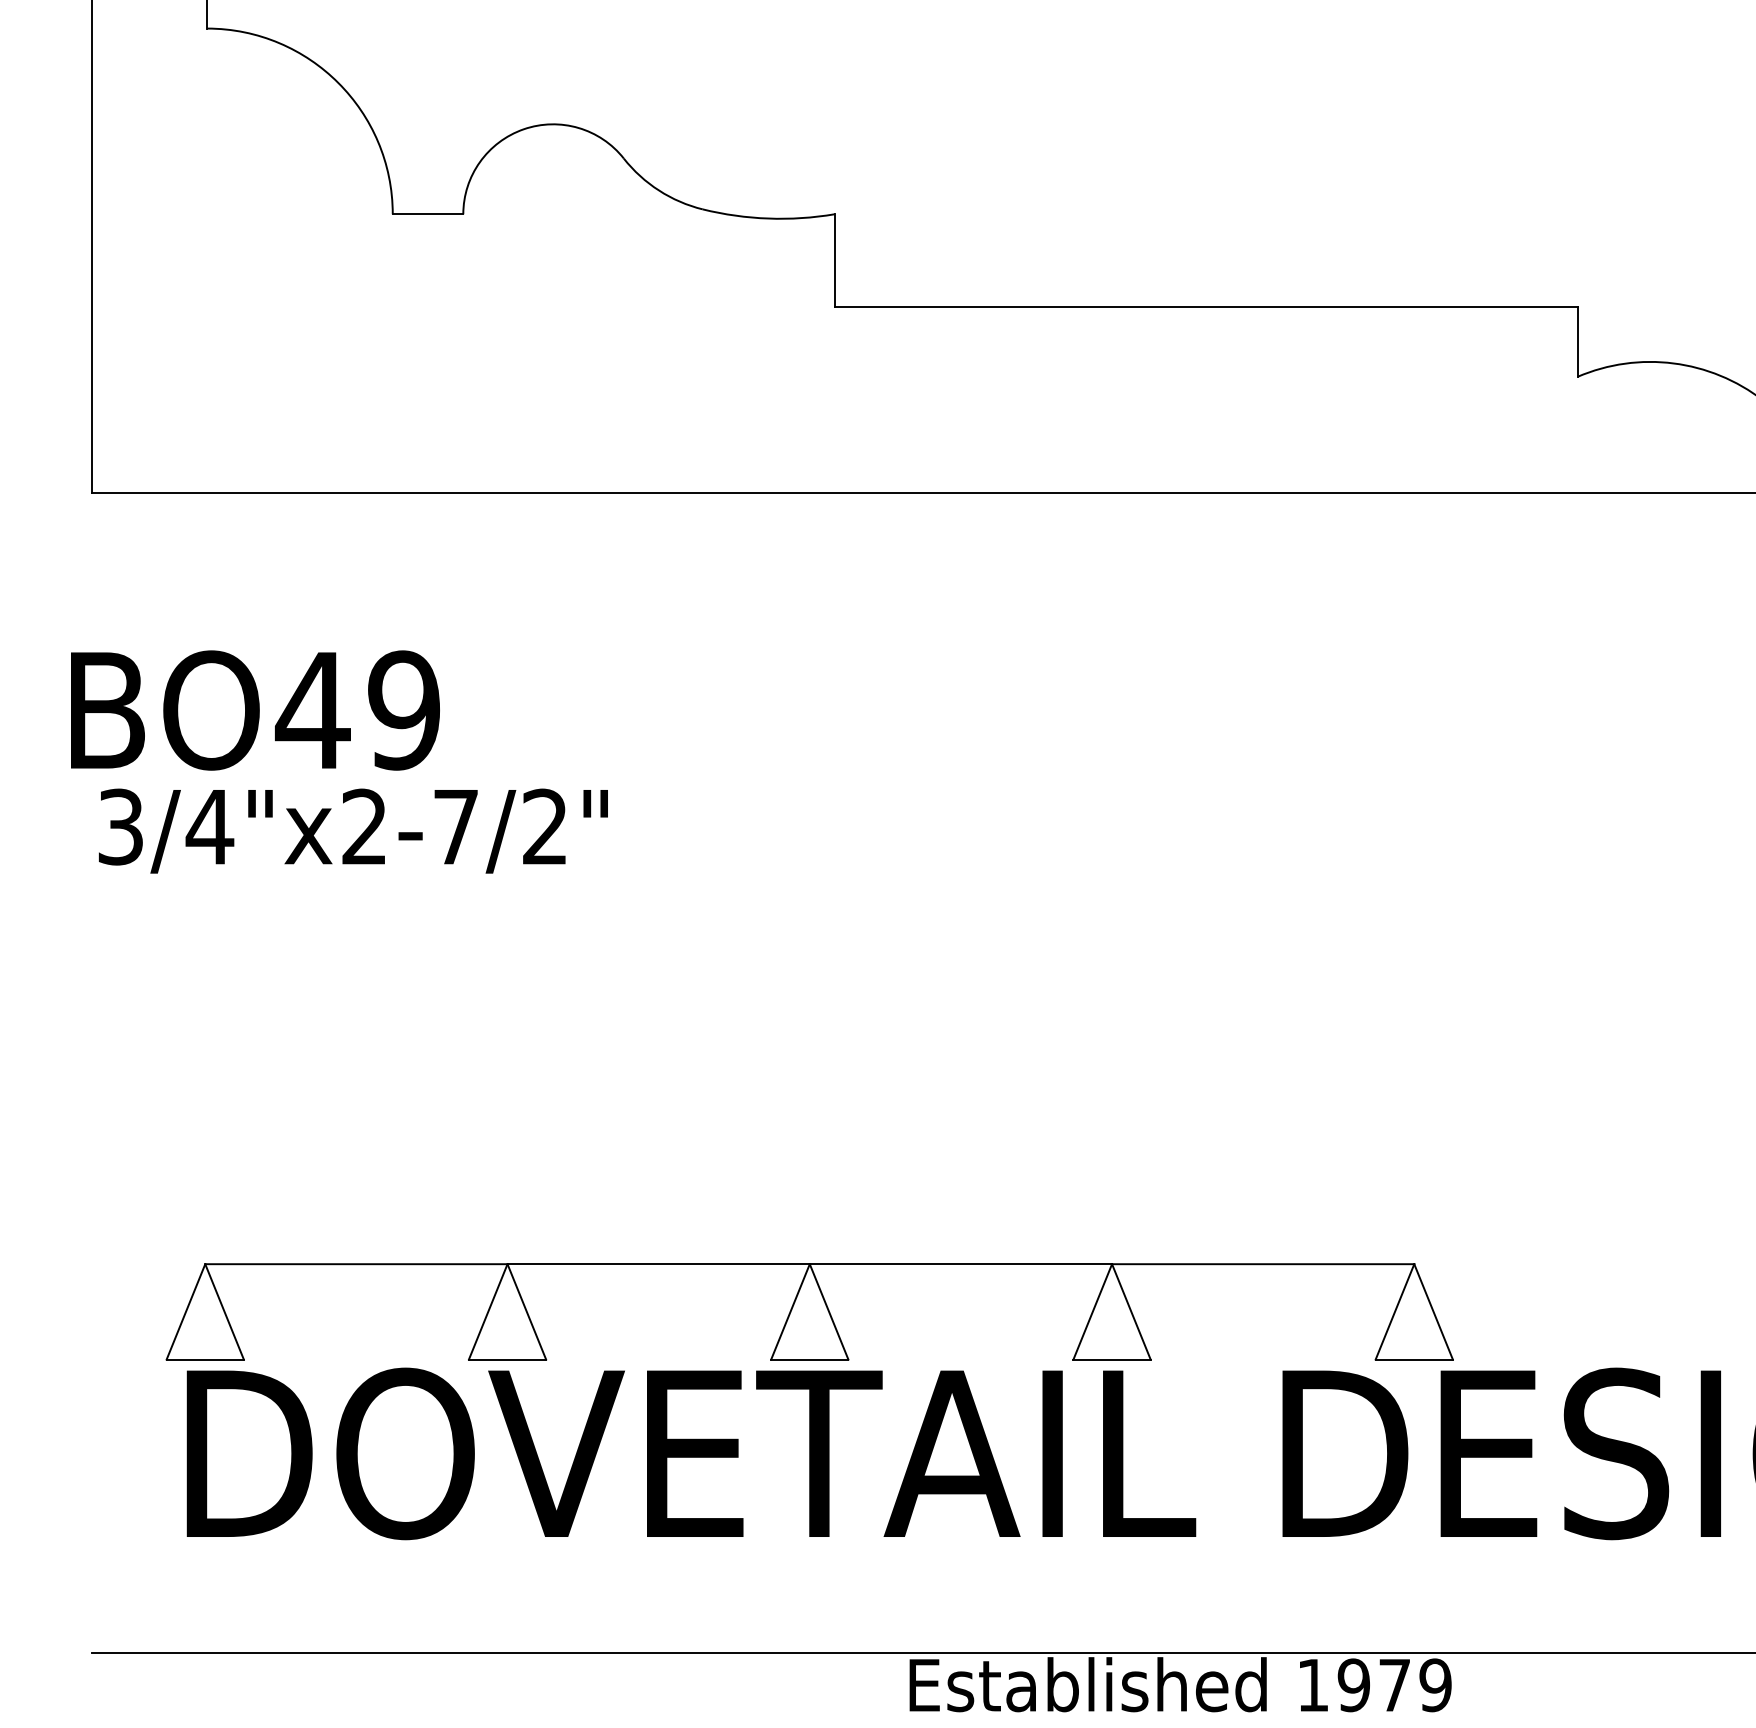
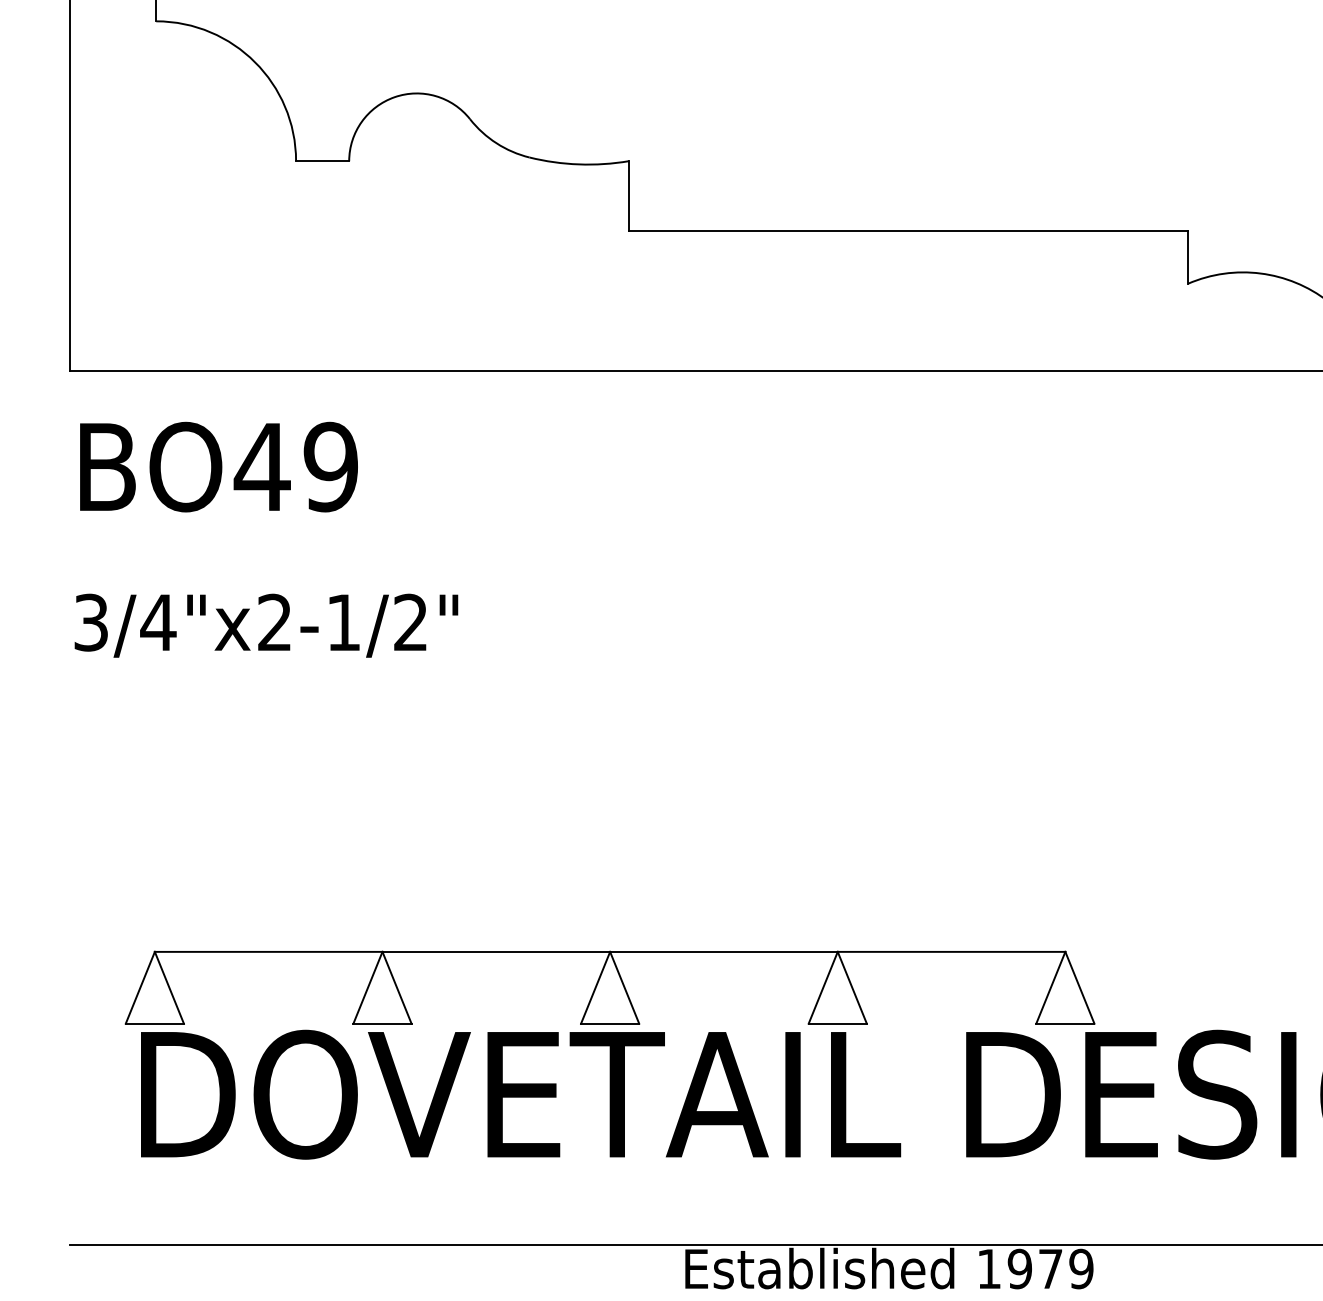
text: (255, 710) -> (219, 467), moved
text: (455, 827) -> (343, 623), 3/4"x2-7/2" -> 3/4"x2-1/2"

